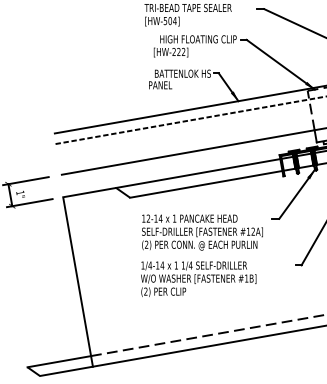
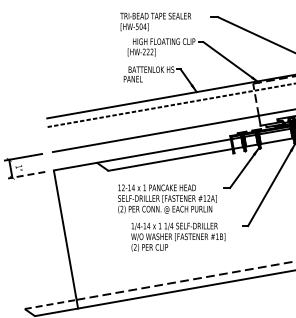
line: (29, 203) -> (26, 175), solid -> dashed
text: (198, 278) -> (178, 236), moved
line: (60, 361) -> (51, 304), solid -> dashed

